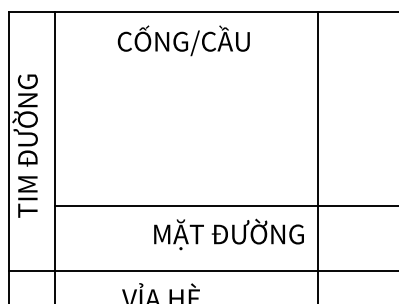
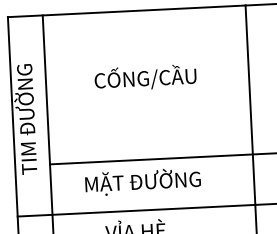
text: (183, 40) -> (145, 77), moved
text: (228, 234) -> (142, 182), moved

